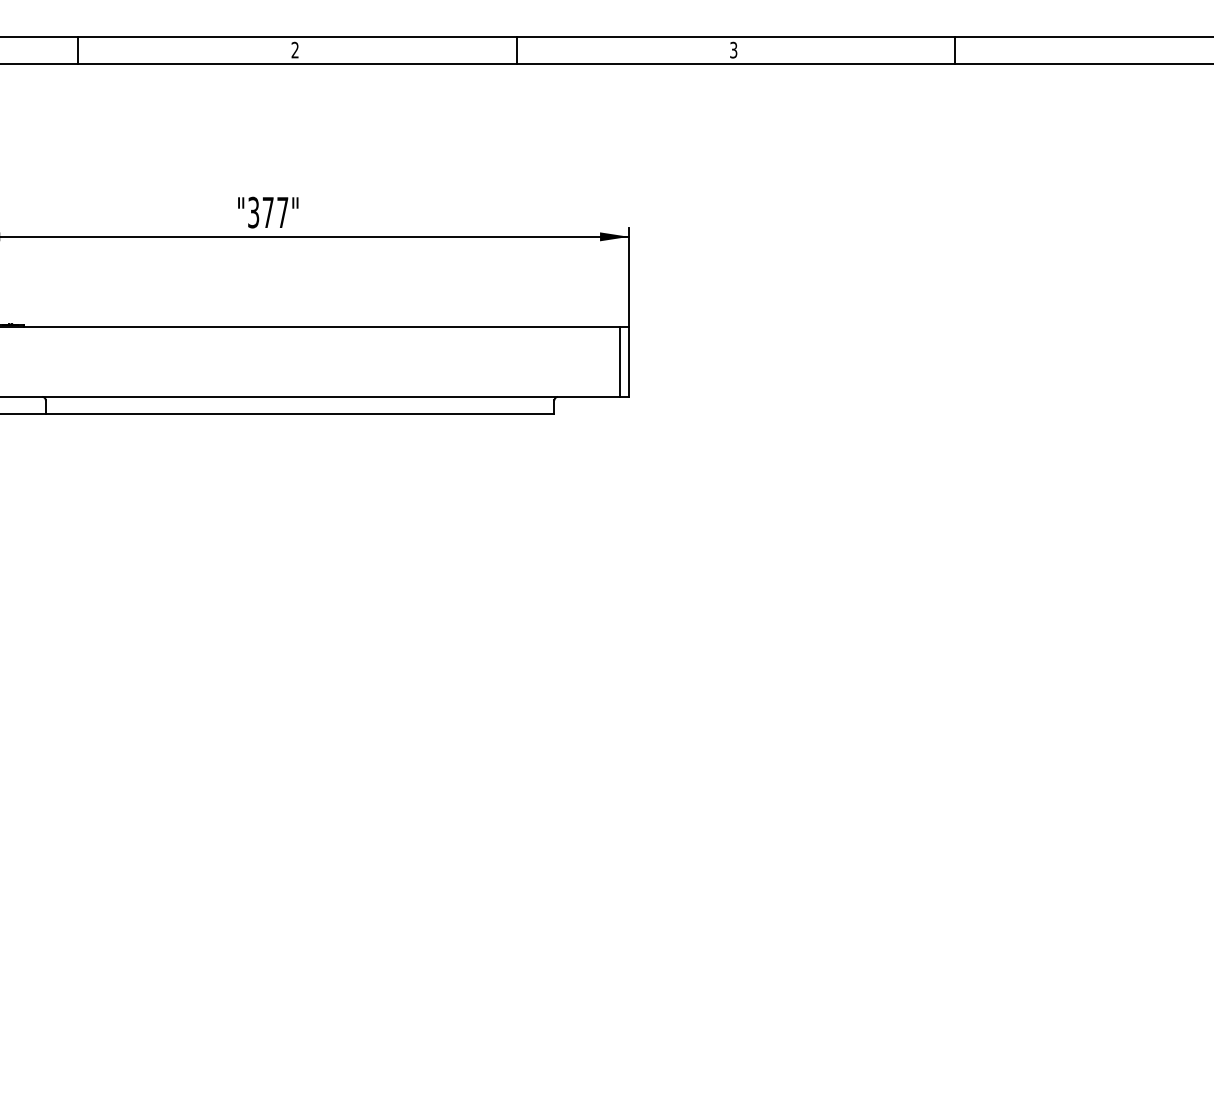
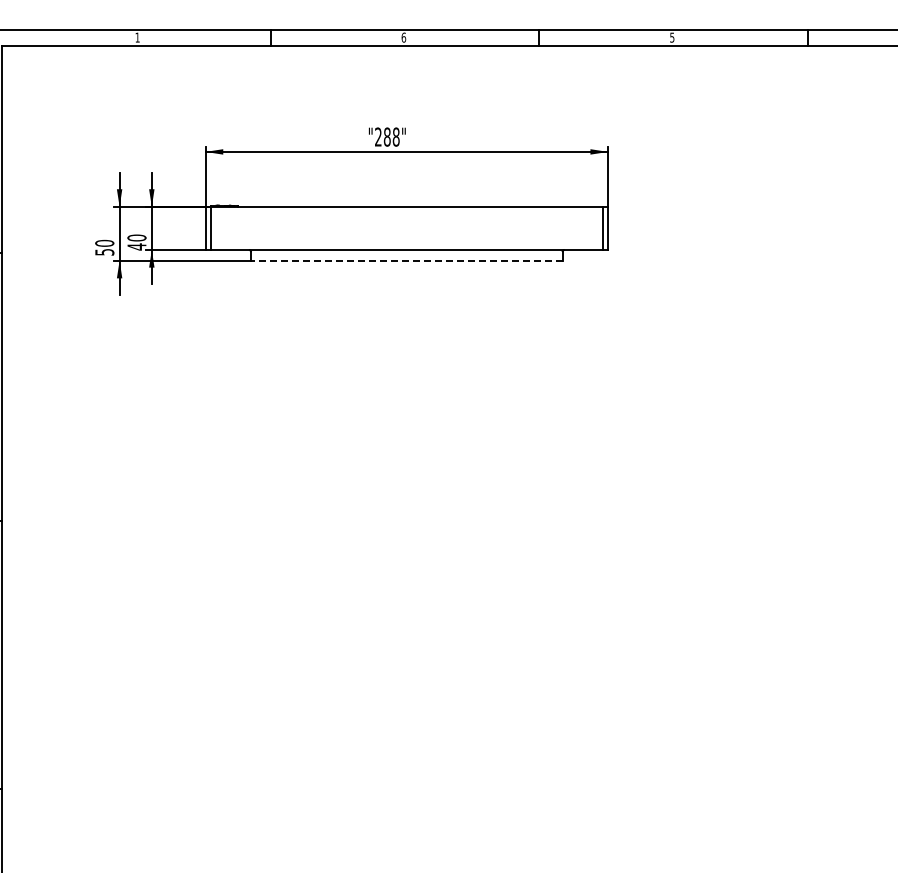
text: (734, 48) -> (672, 36), 3 -> 5
text: (294, 49) -> (403, 37), 2 -> 6
text: (268, 211) -> (387, 136), "377" -> "288"
line: (299, 414) -> (406, 260), solid -> dashed

